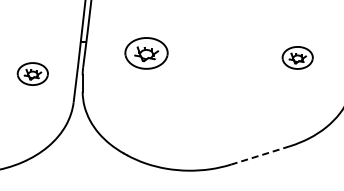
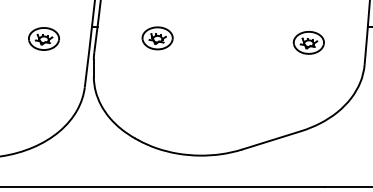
part: (146, 53) -> (157, 38), size x0.71
part: (32, 73) -> (43, 38), moved
line: (260, 155) -> (271, 140), dashed -> solid

